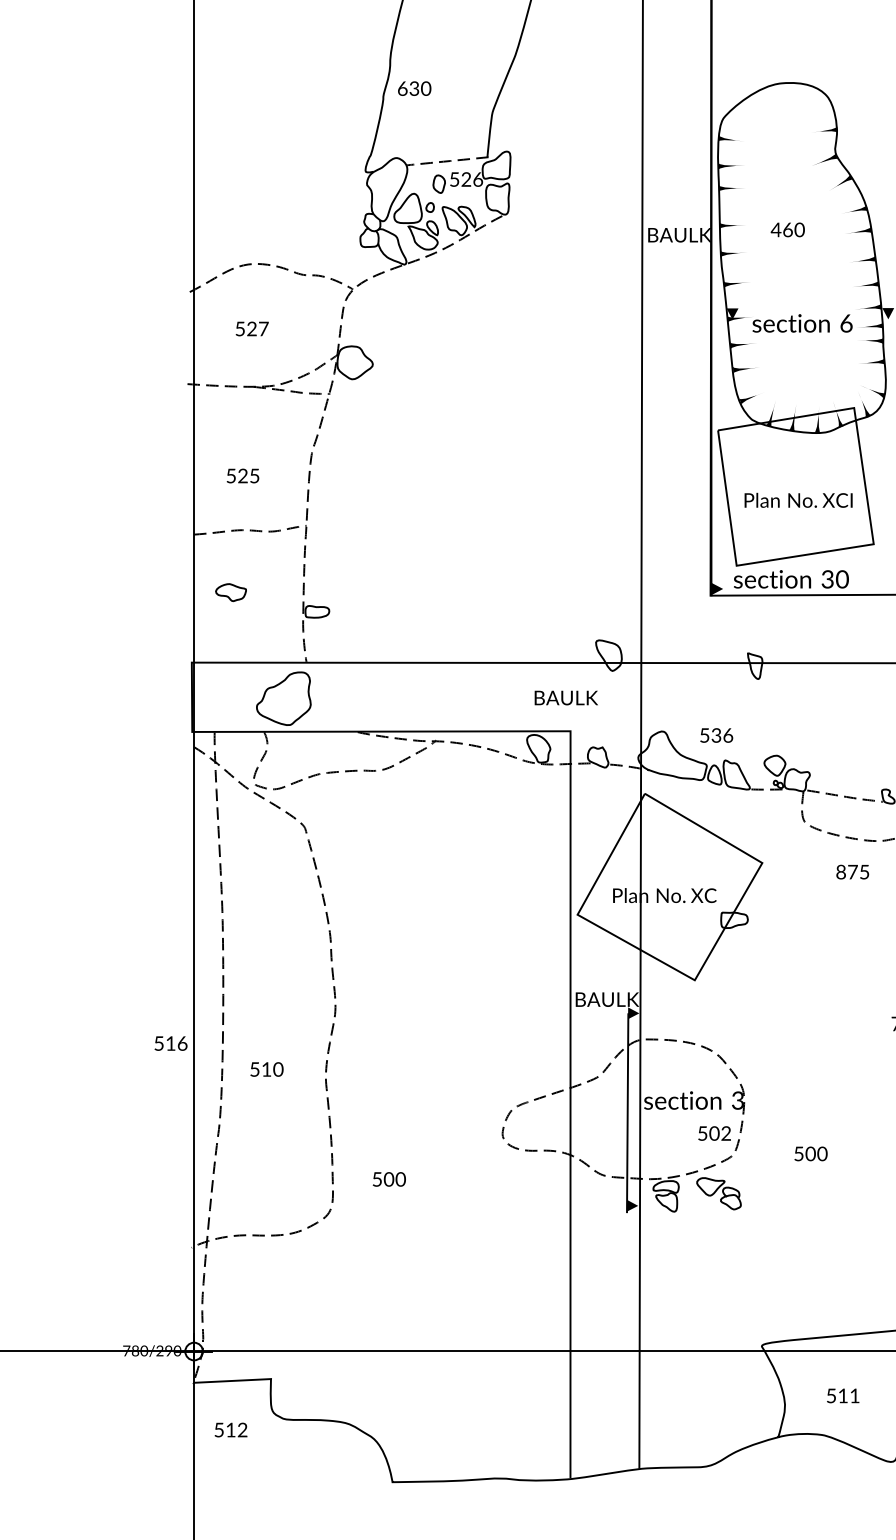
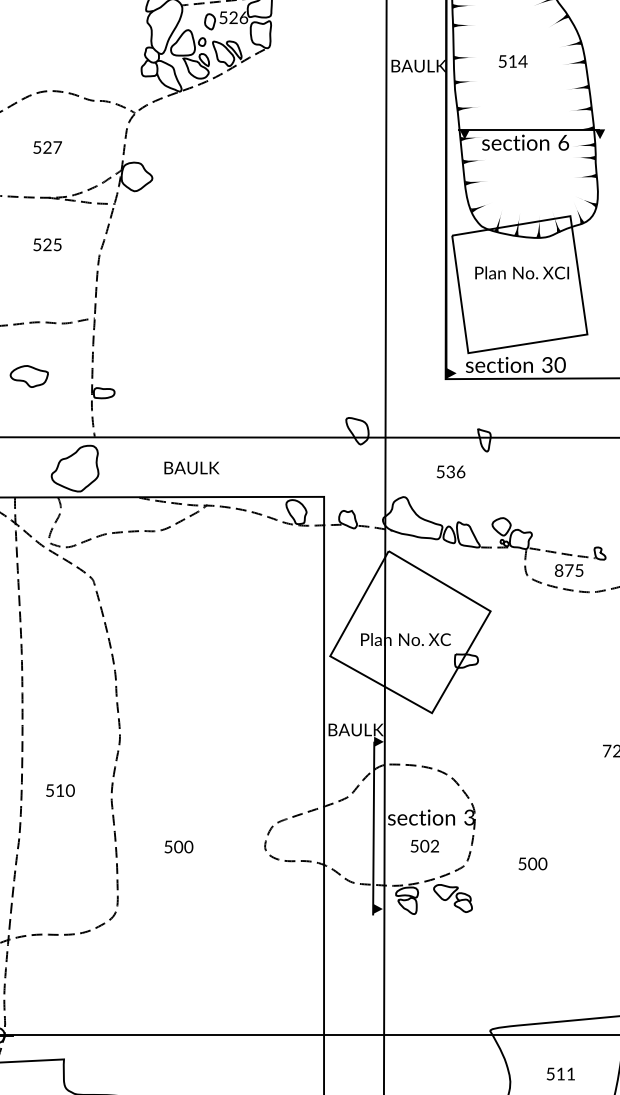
text: (787, 229) -> (512, 61), 460 -> 514
line: (806, 308) -> (529, 129), added
text: (242, 475) -> (47, 244), moved
text: (798, 499) -> (522, 272), moved
part: (230, 592) -> (28, 376), size x1.43
text: (565, 697) -> (191, 467), moved
text: (716, 735) -> (450, 471), moved
text: (852, 871) -> (568, 570), moved
text: (714, 1133) -> (424, 846), moved
text: (388, 1179) -> (178, 847), moved

